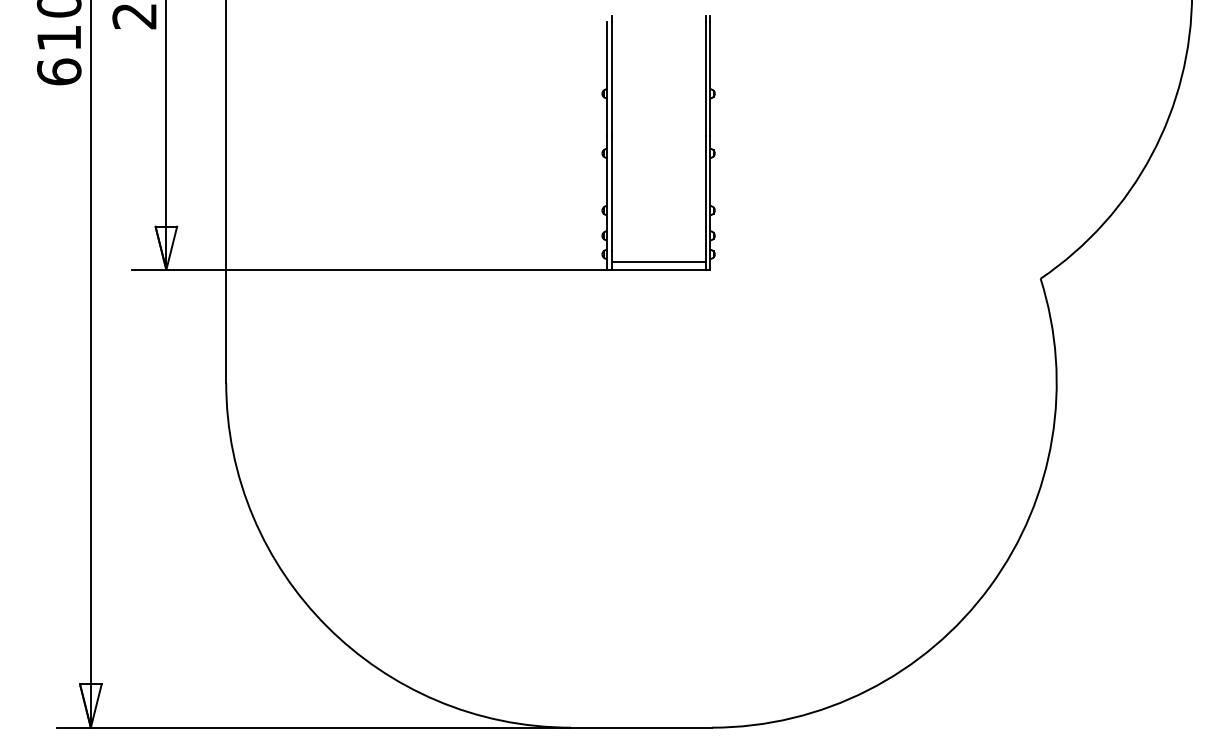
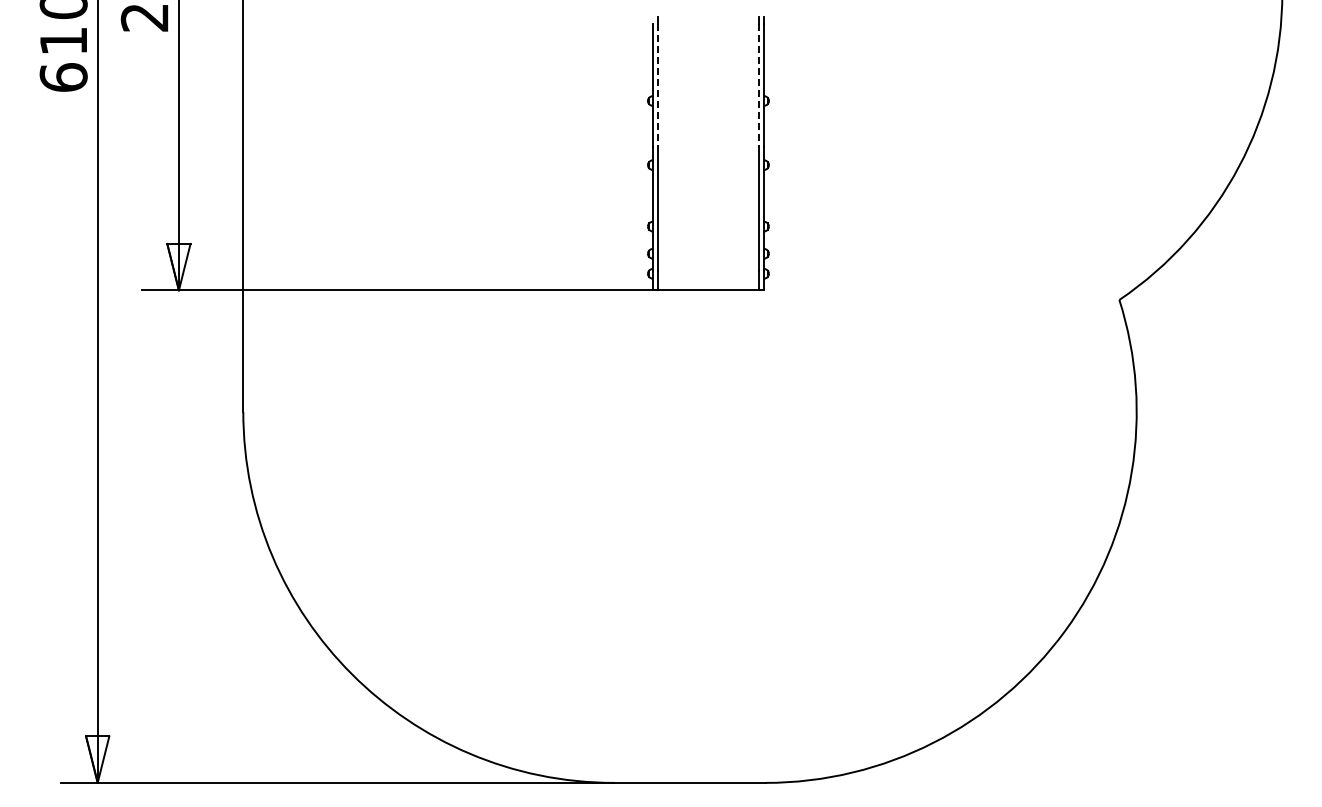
line: (611, 80) -> (657, 86), solid -> dashed
line: (706, 80) -> (759, 86), solid -> dashed
line: (658, 261) -> (708, 281), removed

